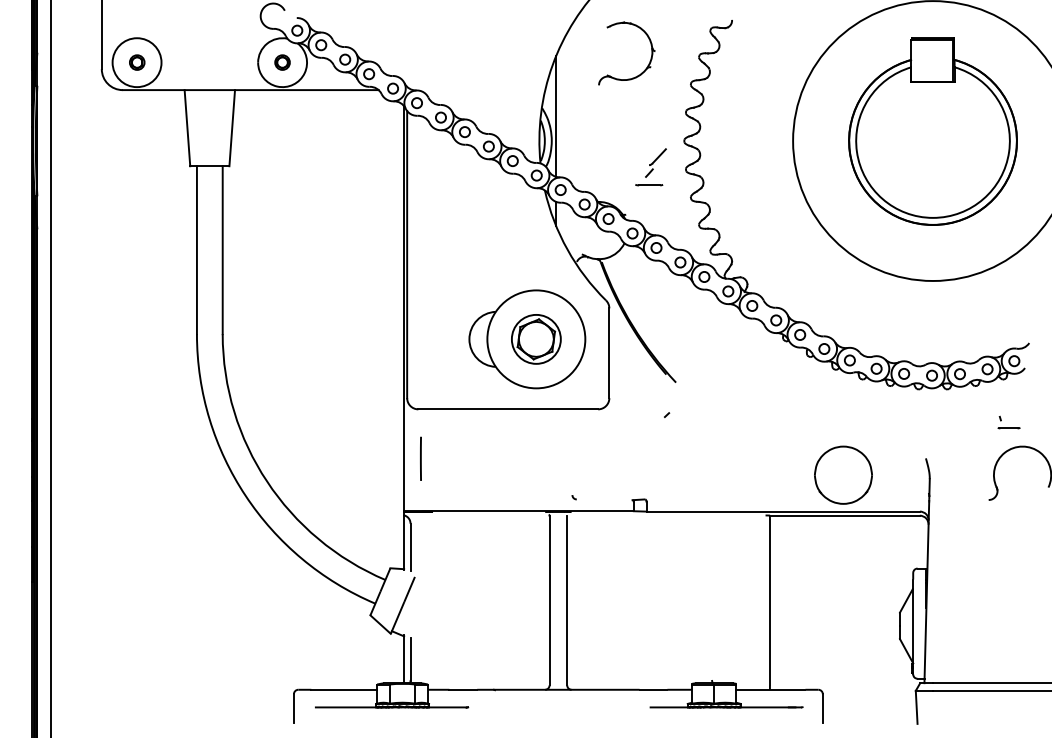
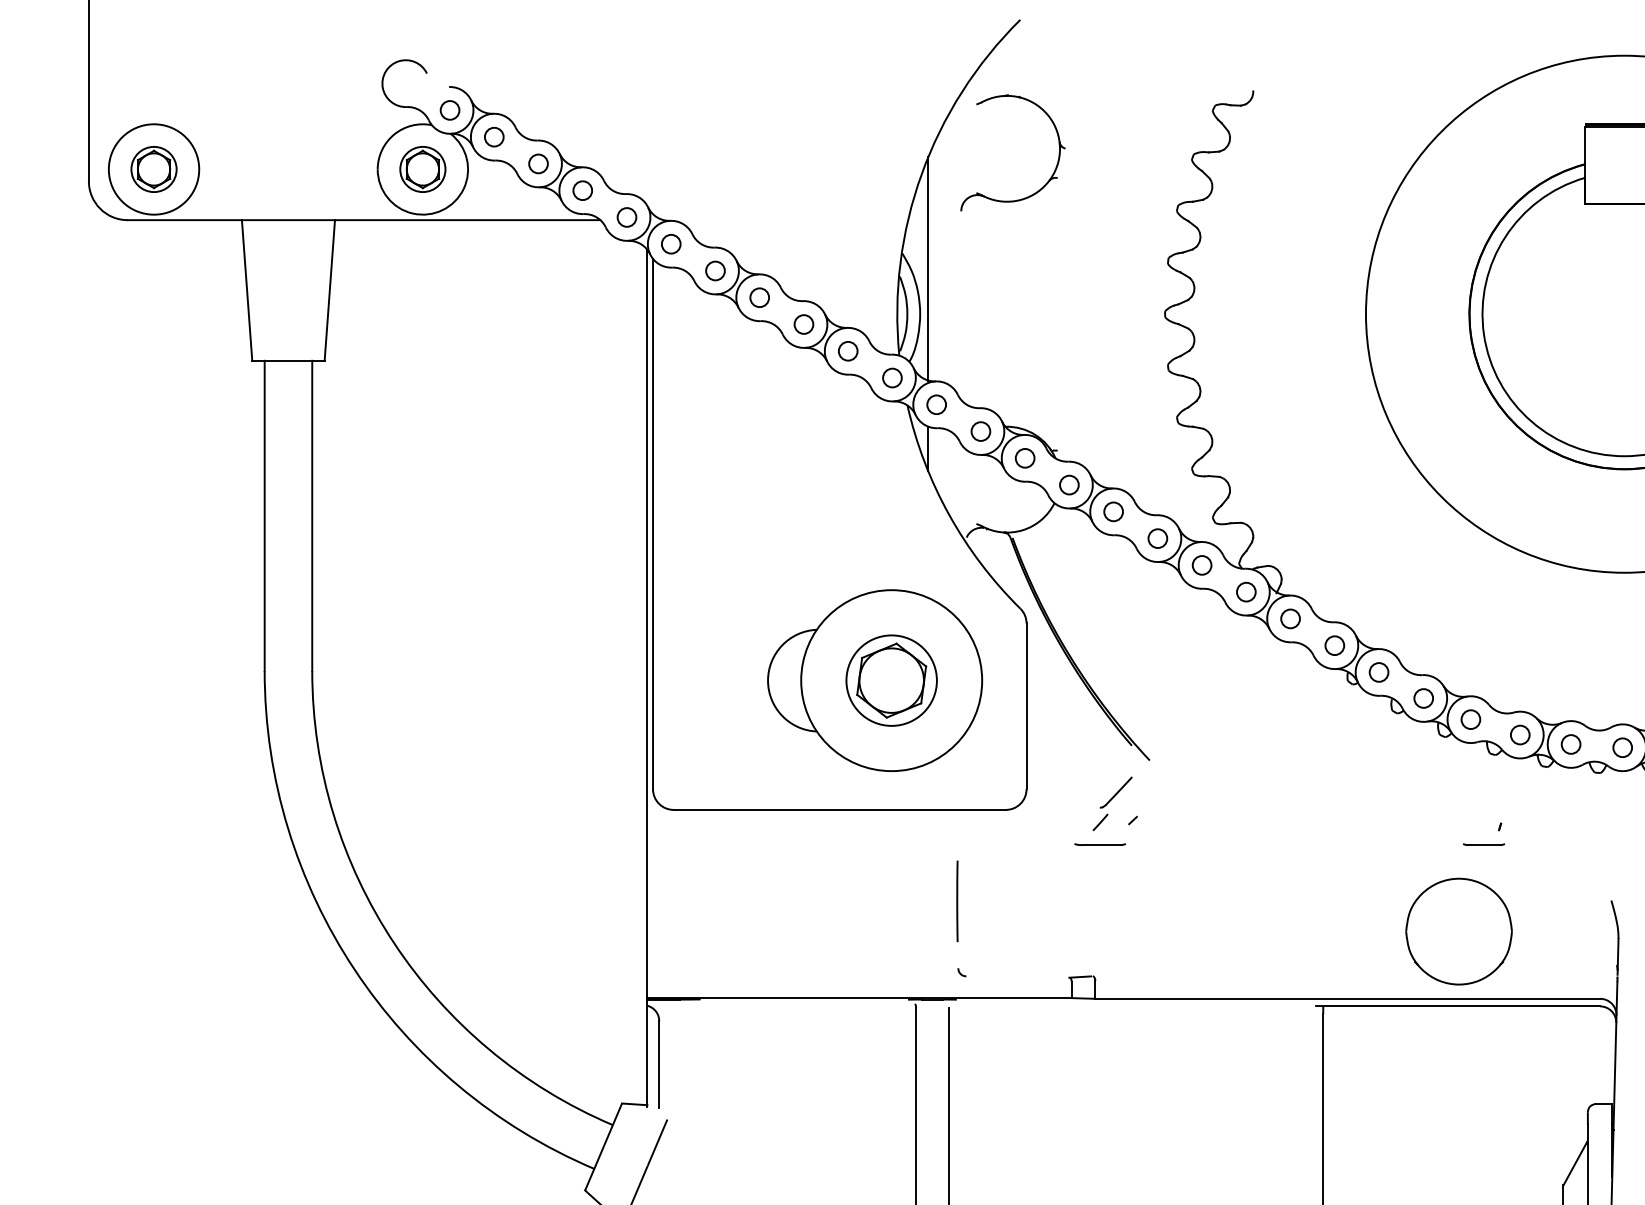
part: (137, 62) -> (154, 169), size x1.67
part: (282, 62) -> (422, 169), size x1.67
part: (644, 69) -> (1045, 182), moved
part: (650, 167) -> (1102, 812), moved
part: (856, 422) -> (1483, 834), added
line: (420, 458) -> (956, 900), moved

